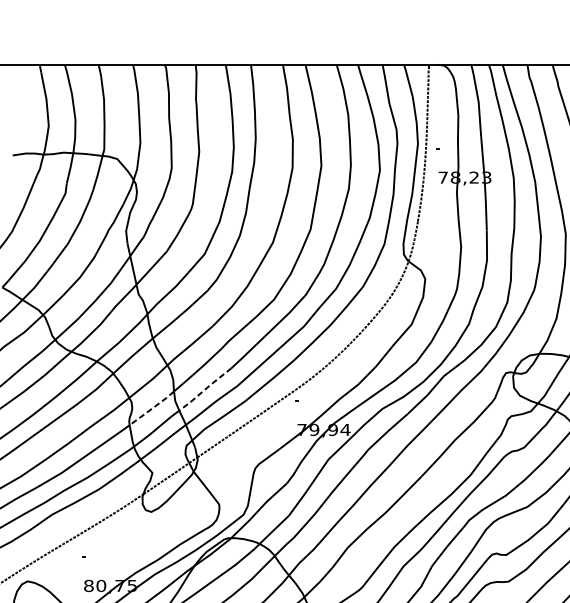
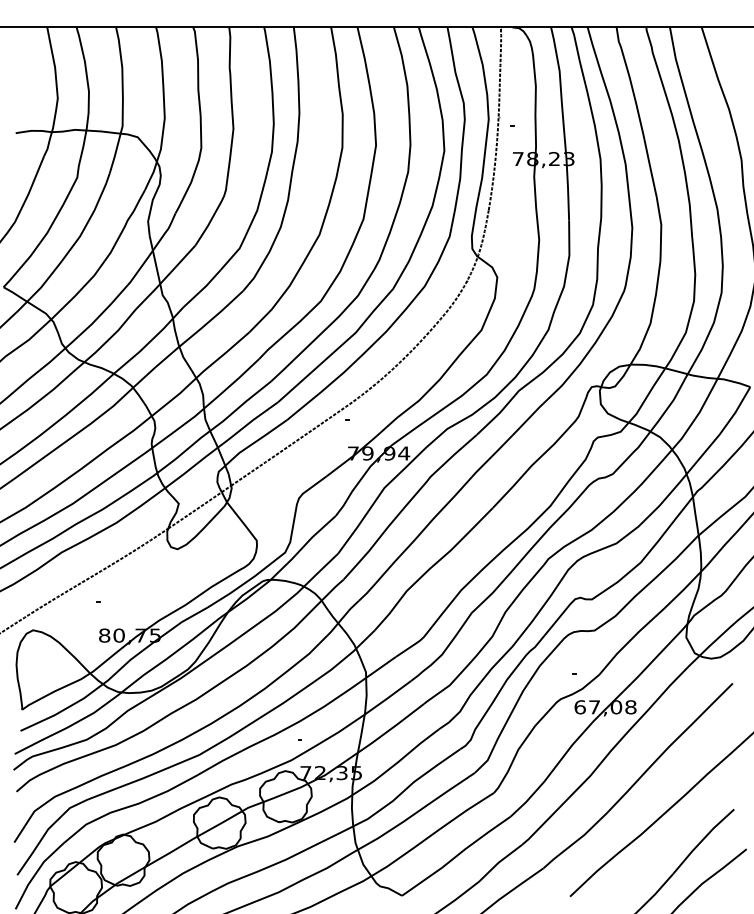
line: (205, 389) -> (240, 406), dashed -> solid
line: (152, 408) -> (178, 428), dashed -> solid

